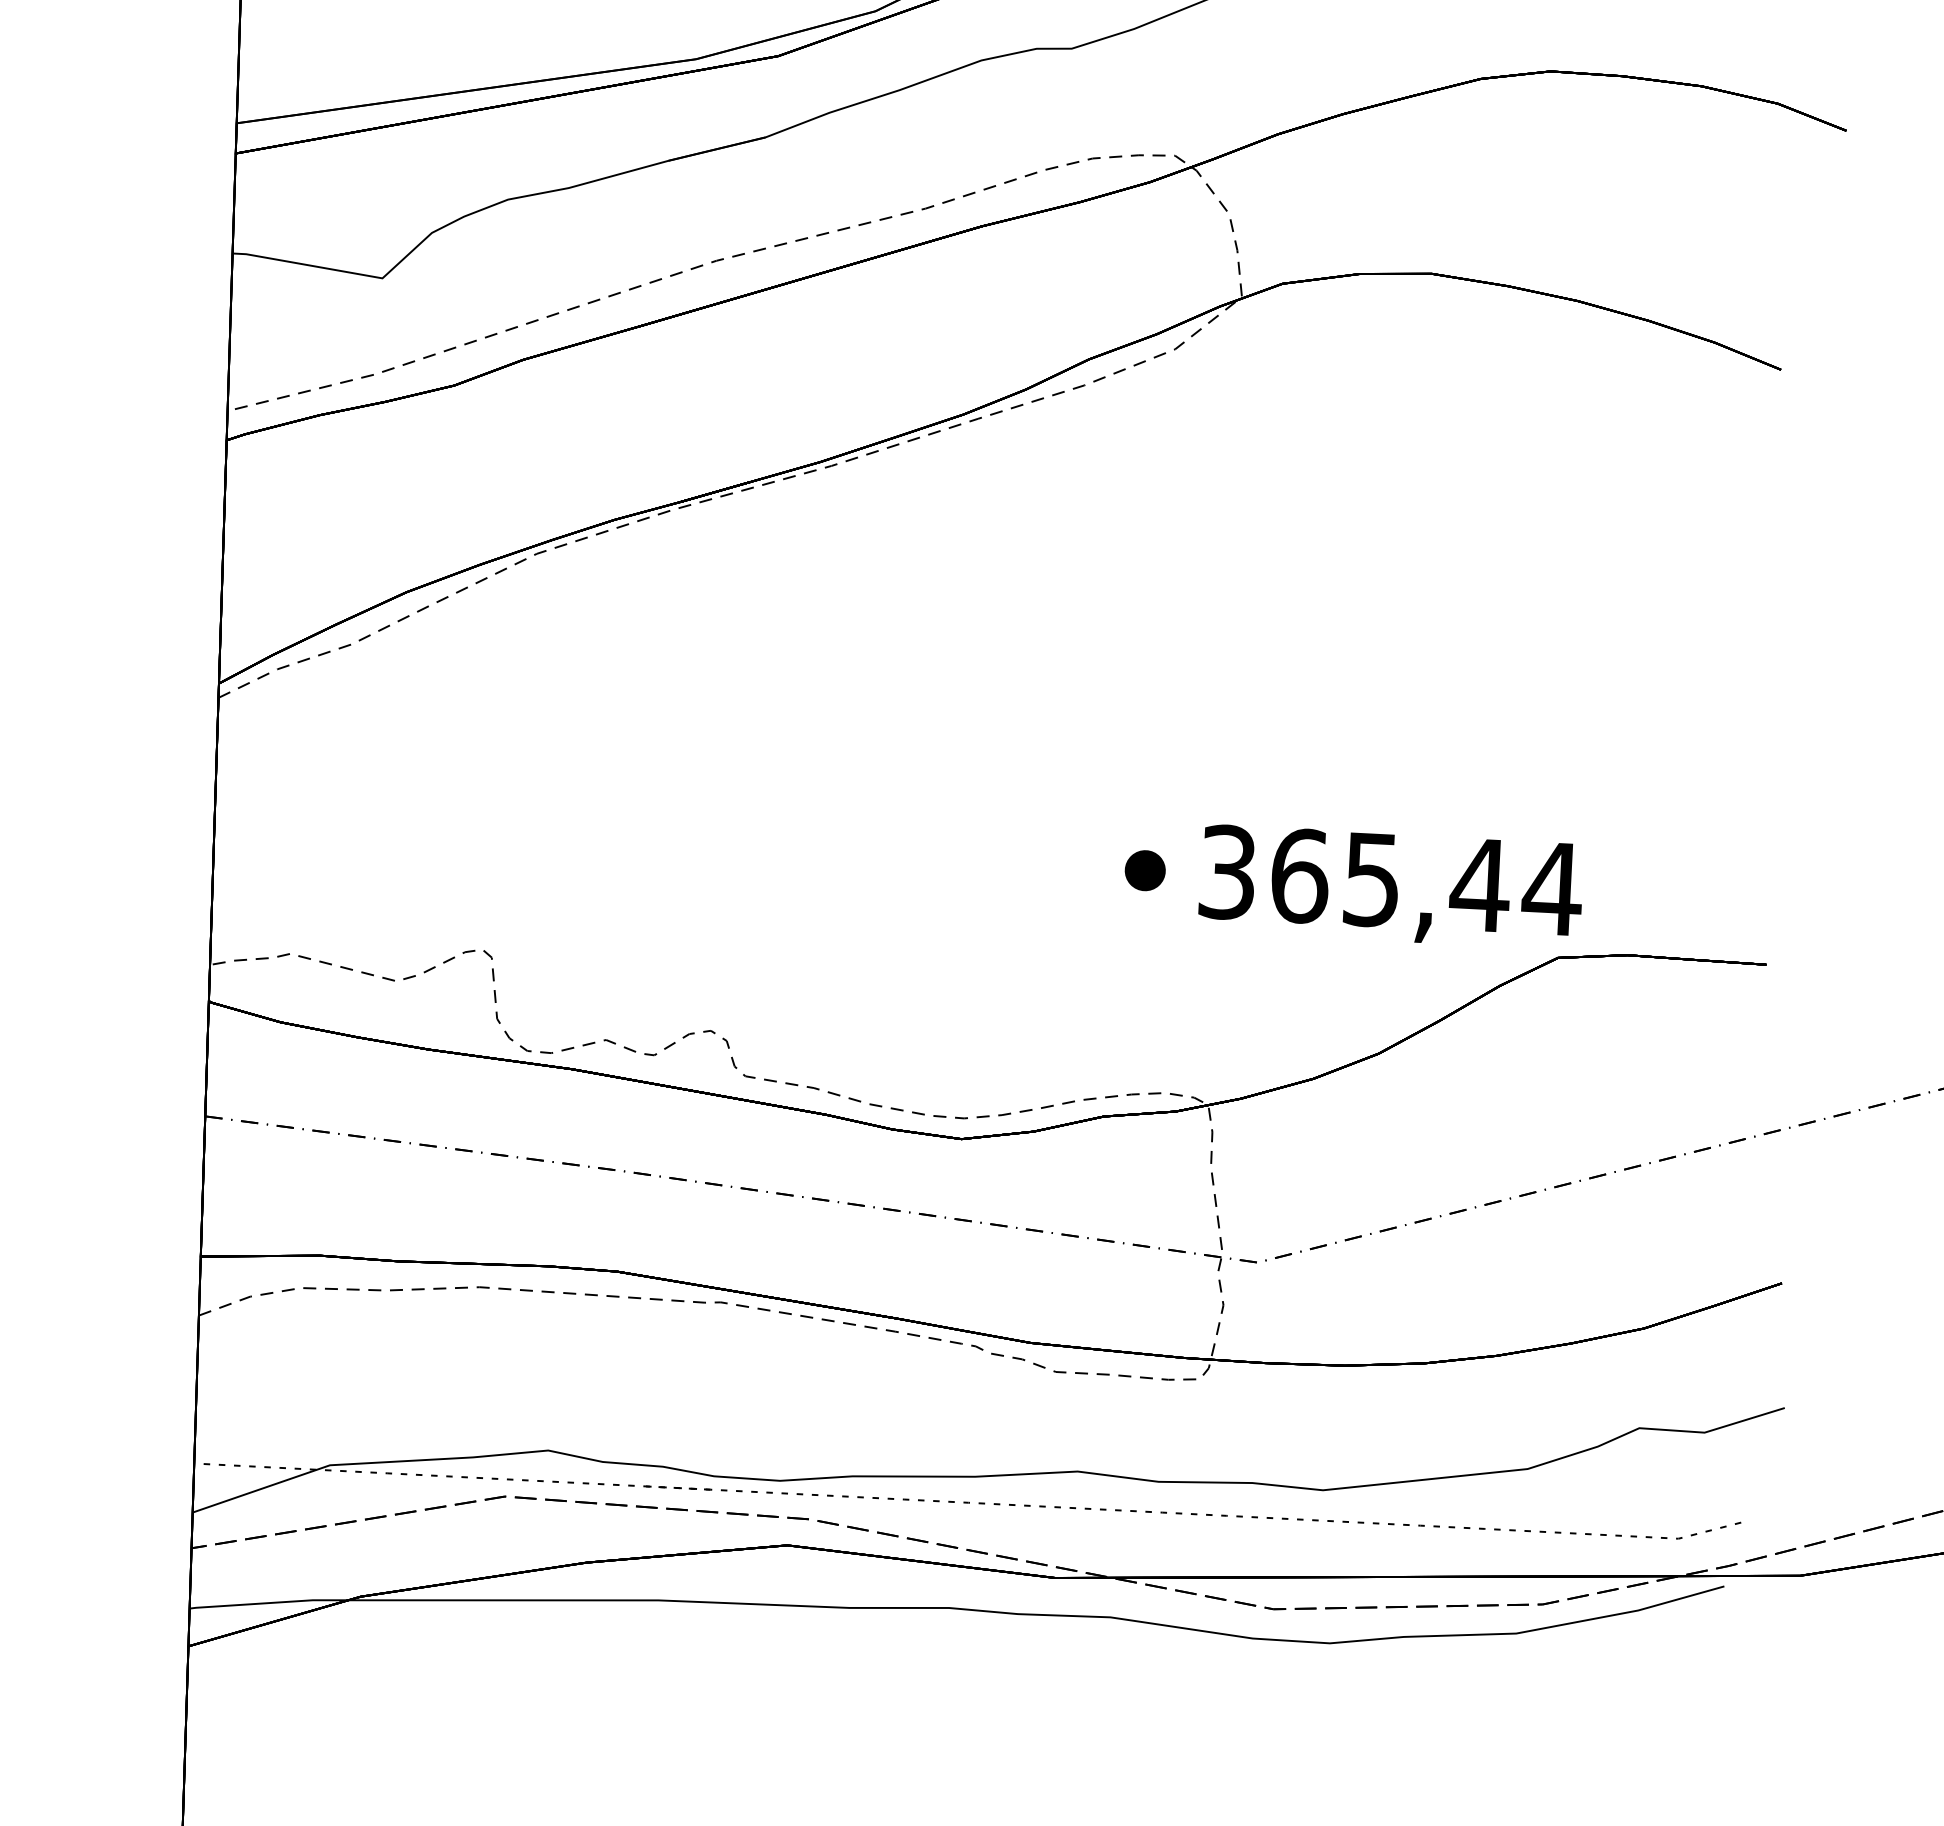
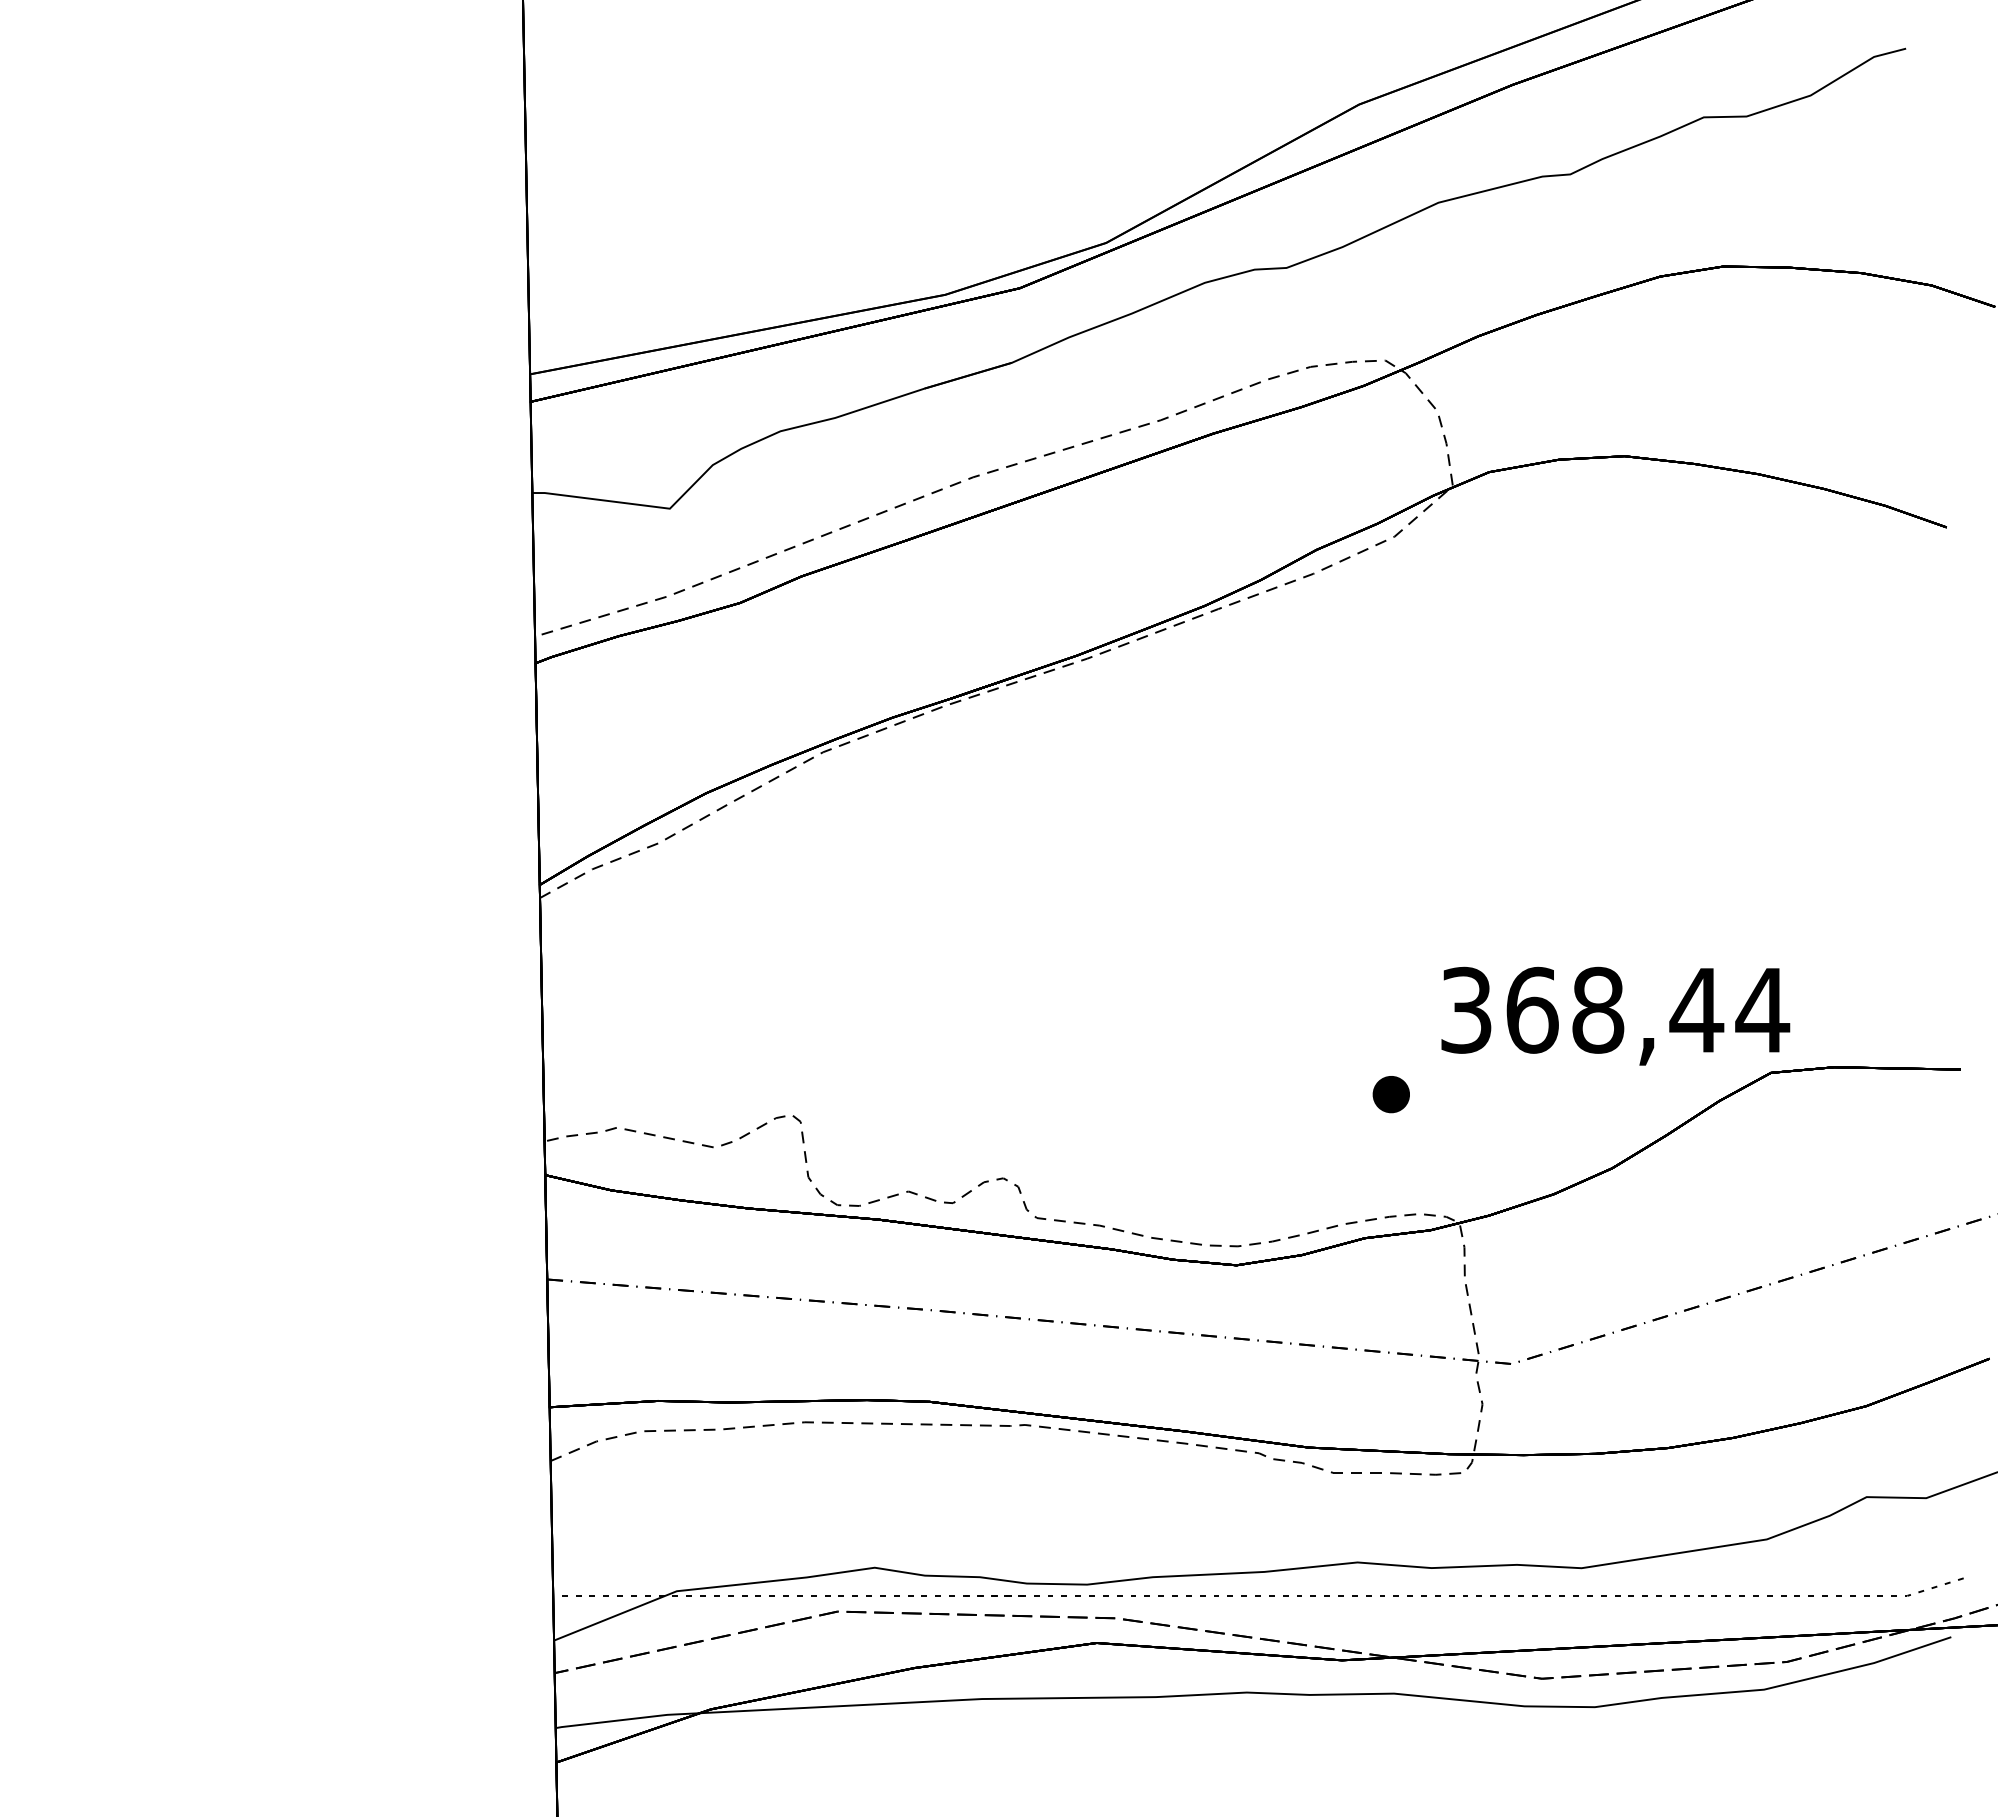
part: (1144, 870) -> (1390, 1094), moved
text: (1372, 878) -> (1598, 1009), 365,44 -> 368,44

